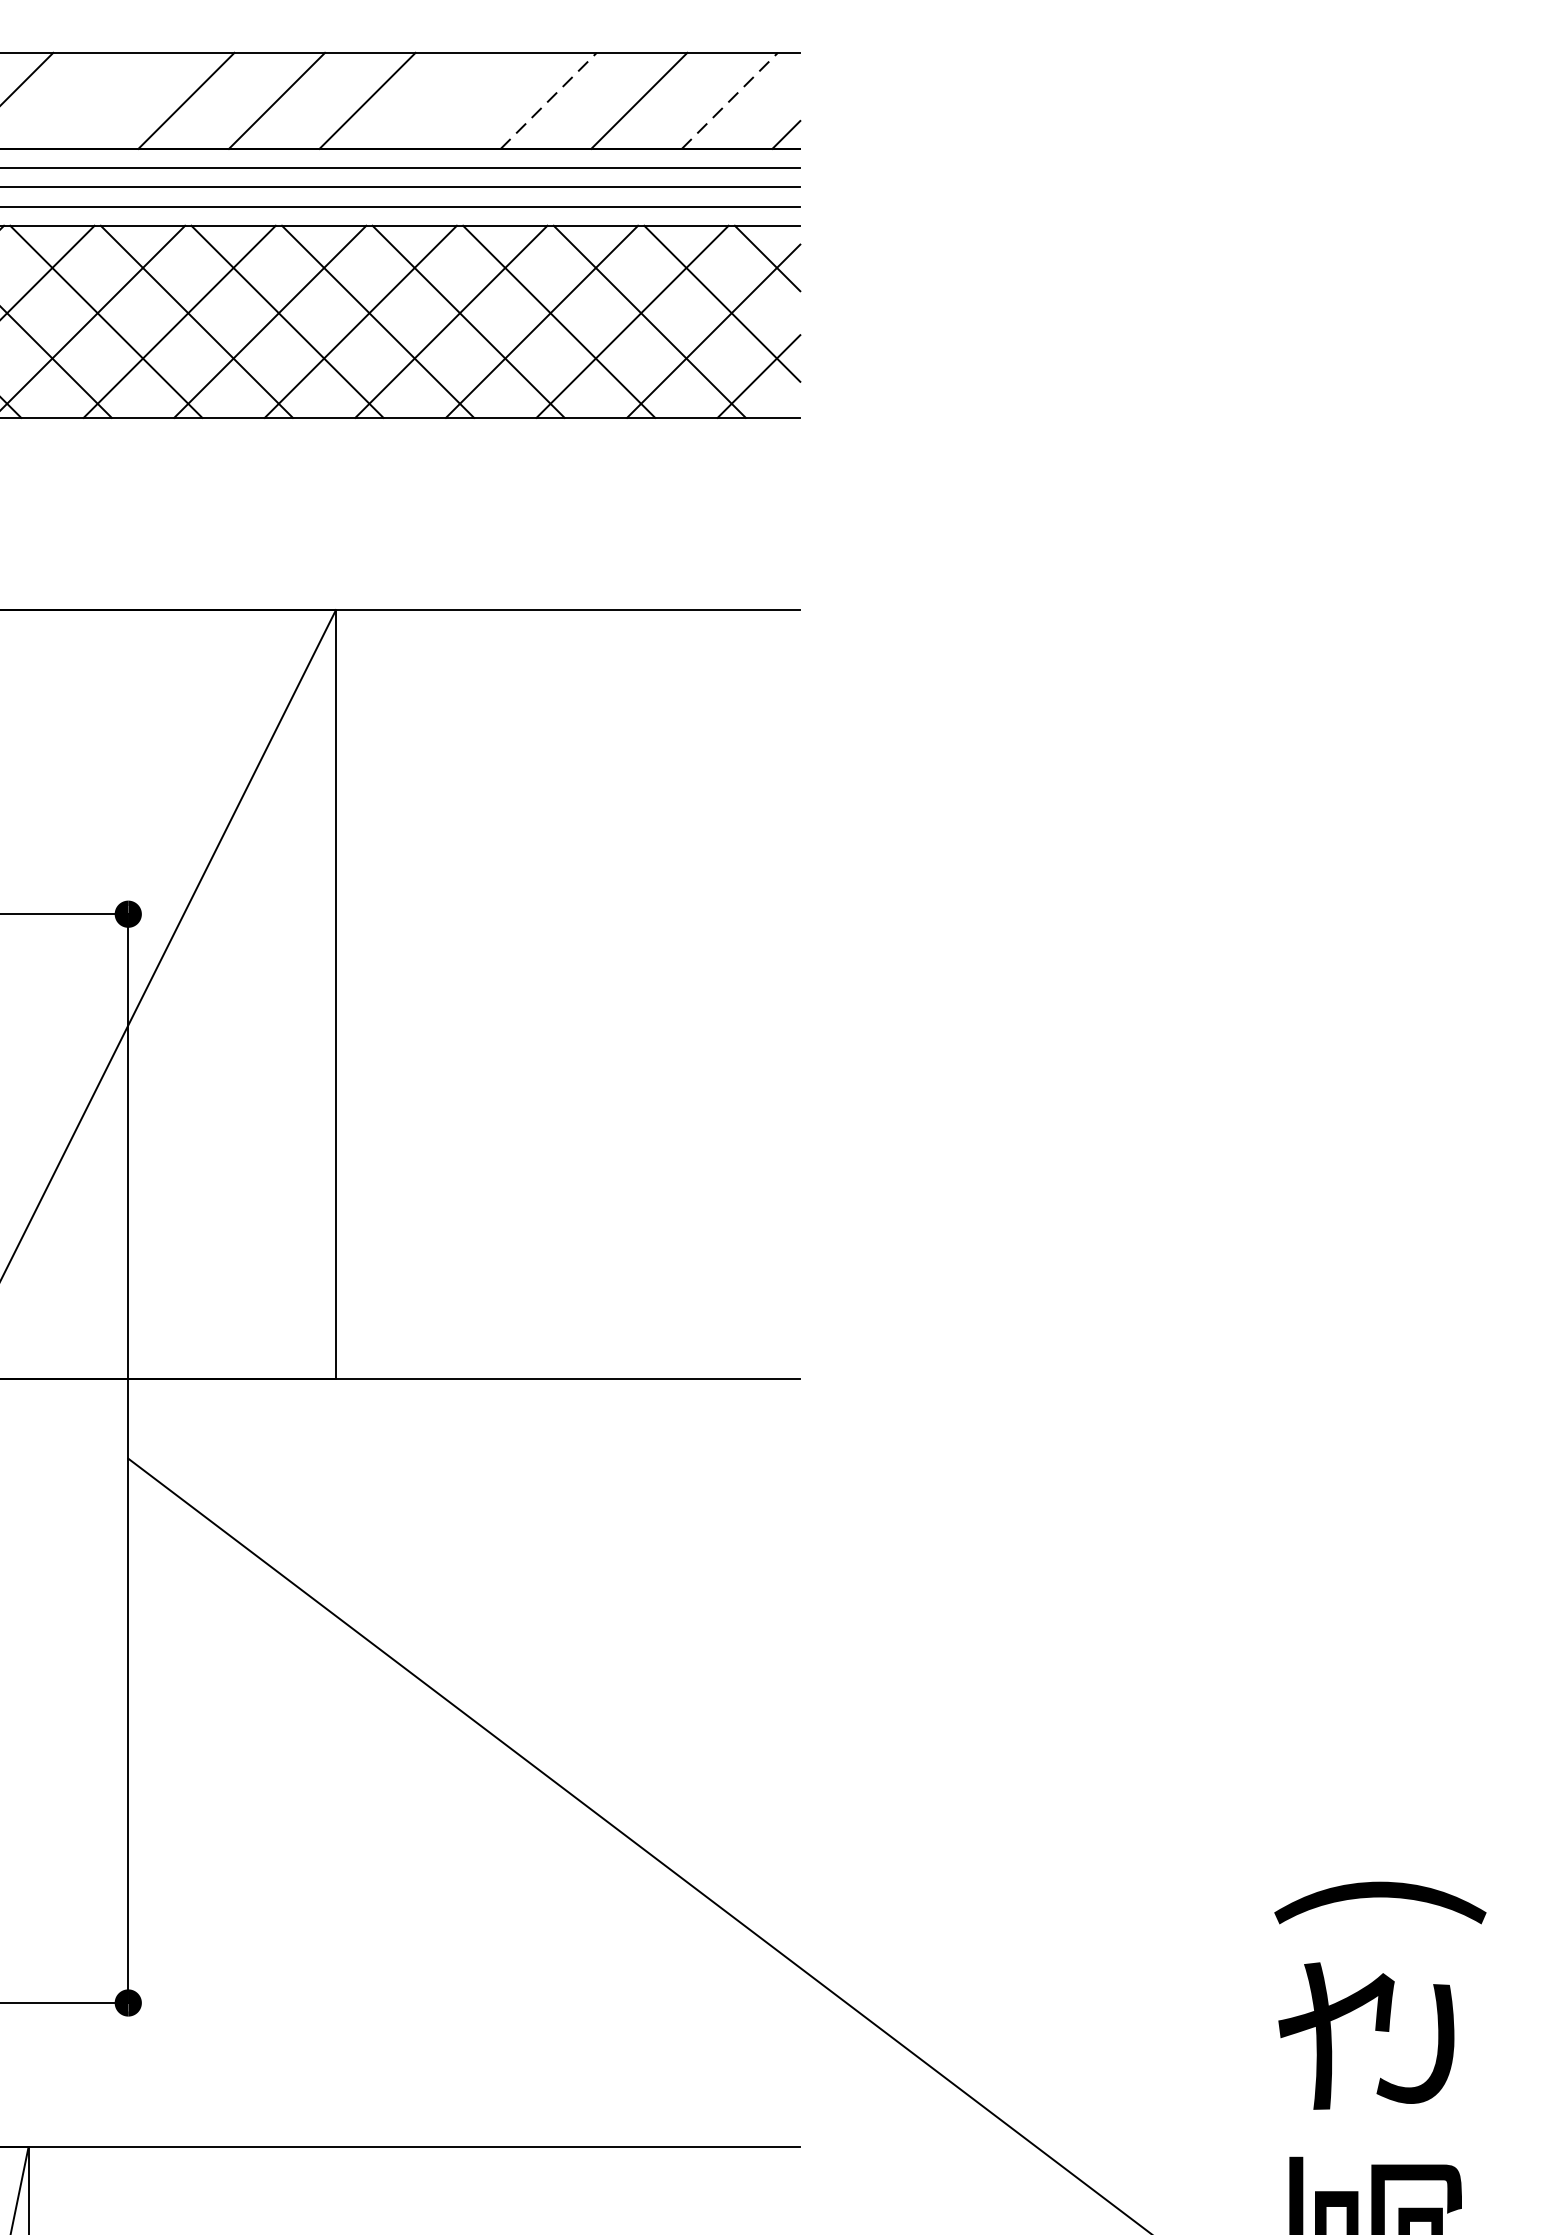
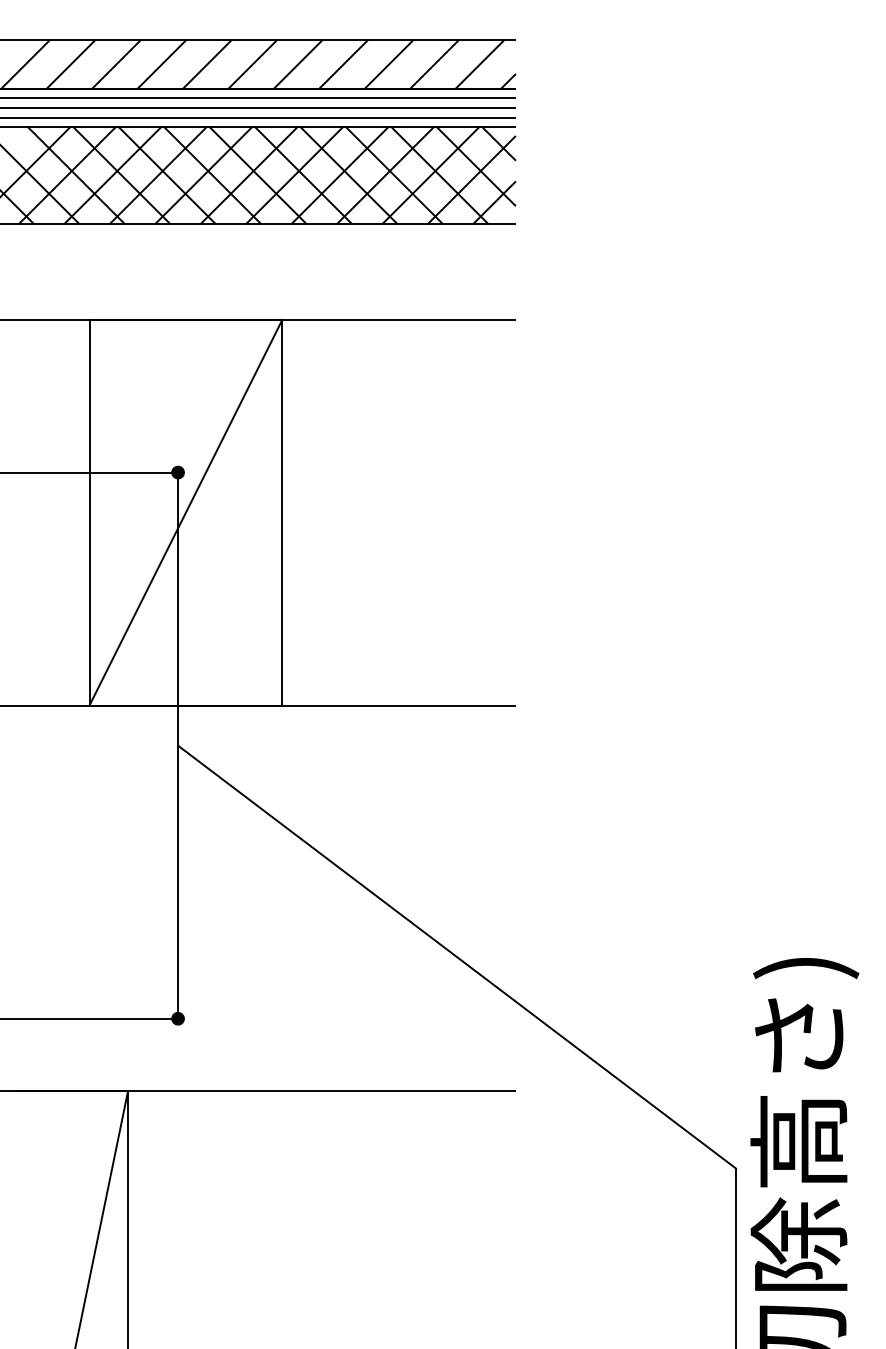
line: (95, 100) -> (161, 64), added
line: (458, 100) -> (343, 64), added
line: (549, 100) -> (389, 64), dashed -> solid
line: (731, 100) -> (480, 64), dashed -> solid

